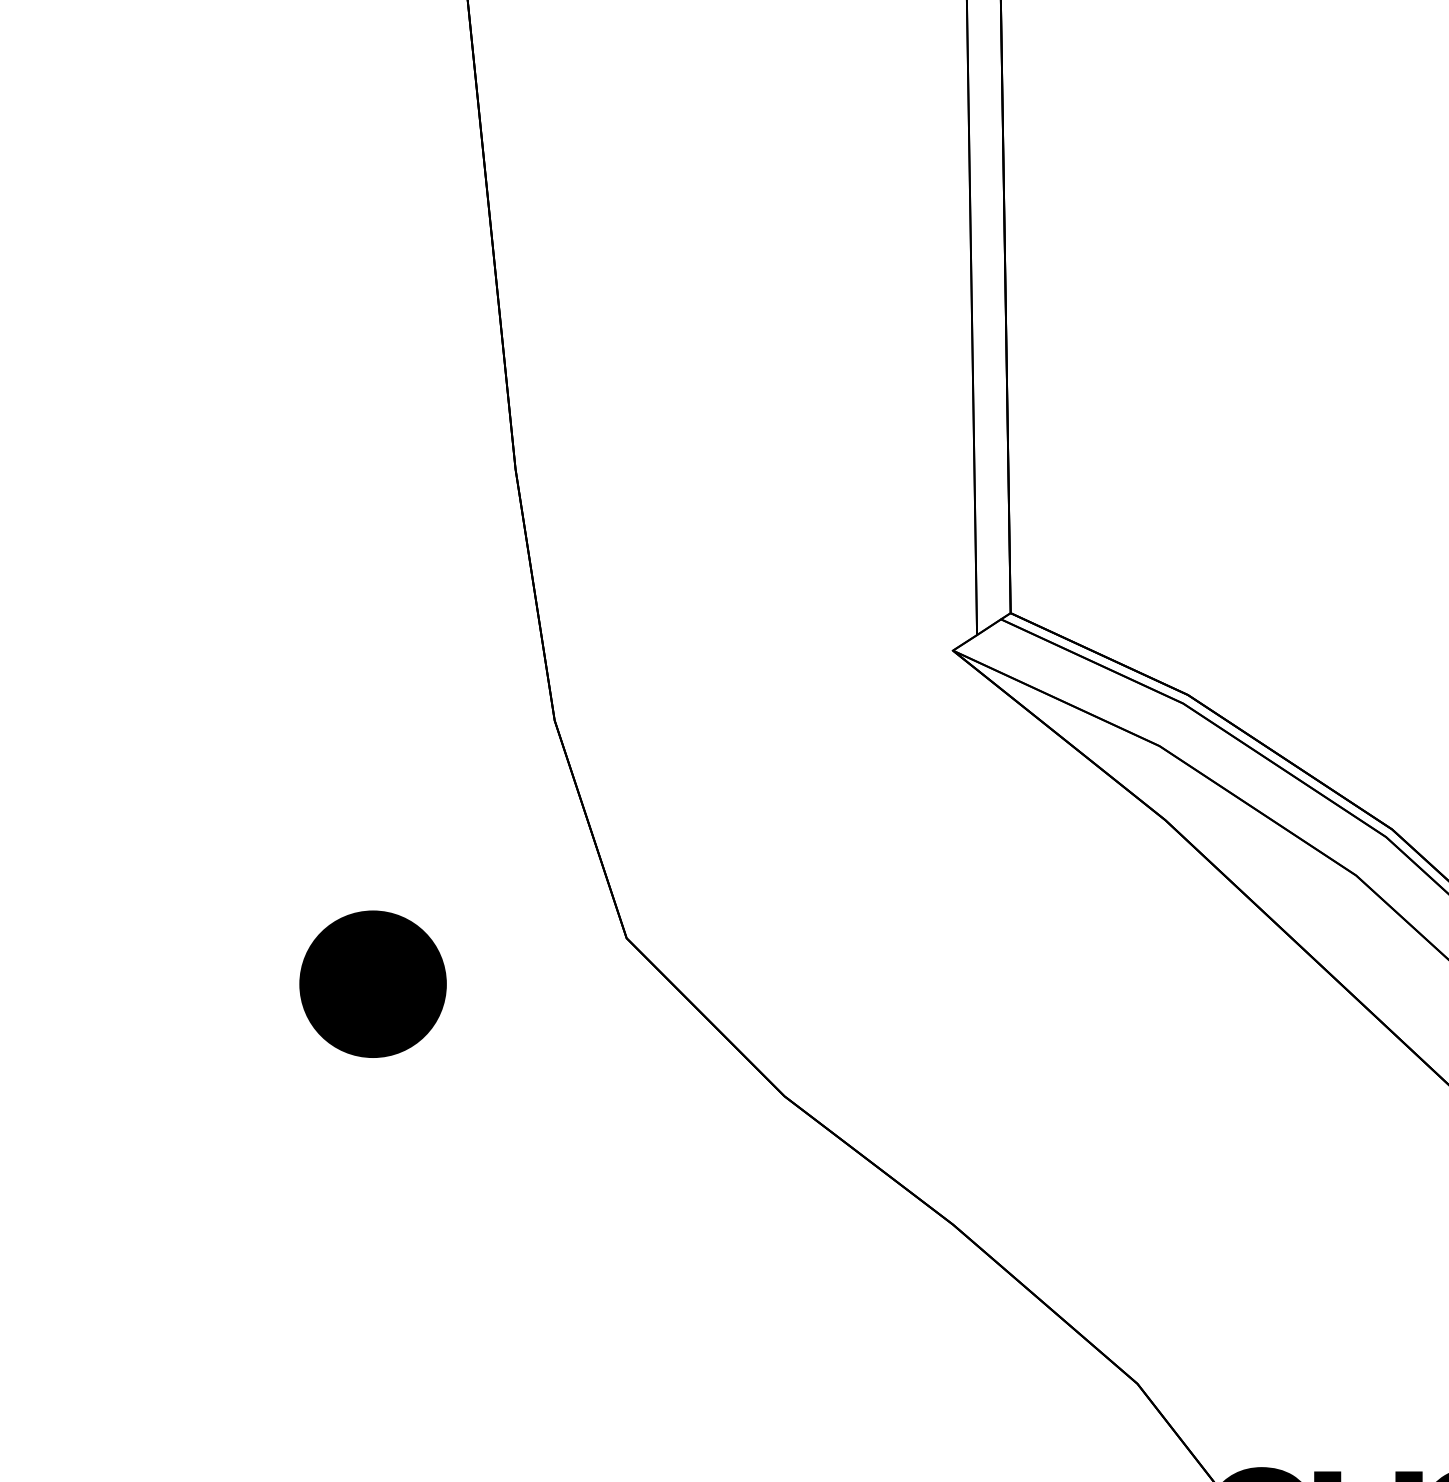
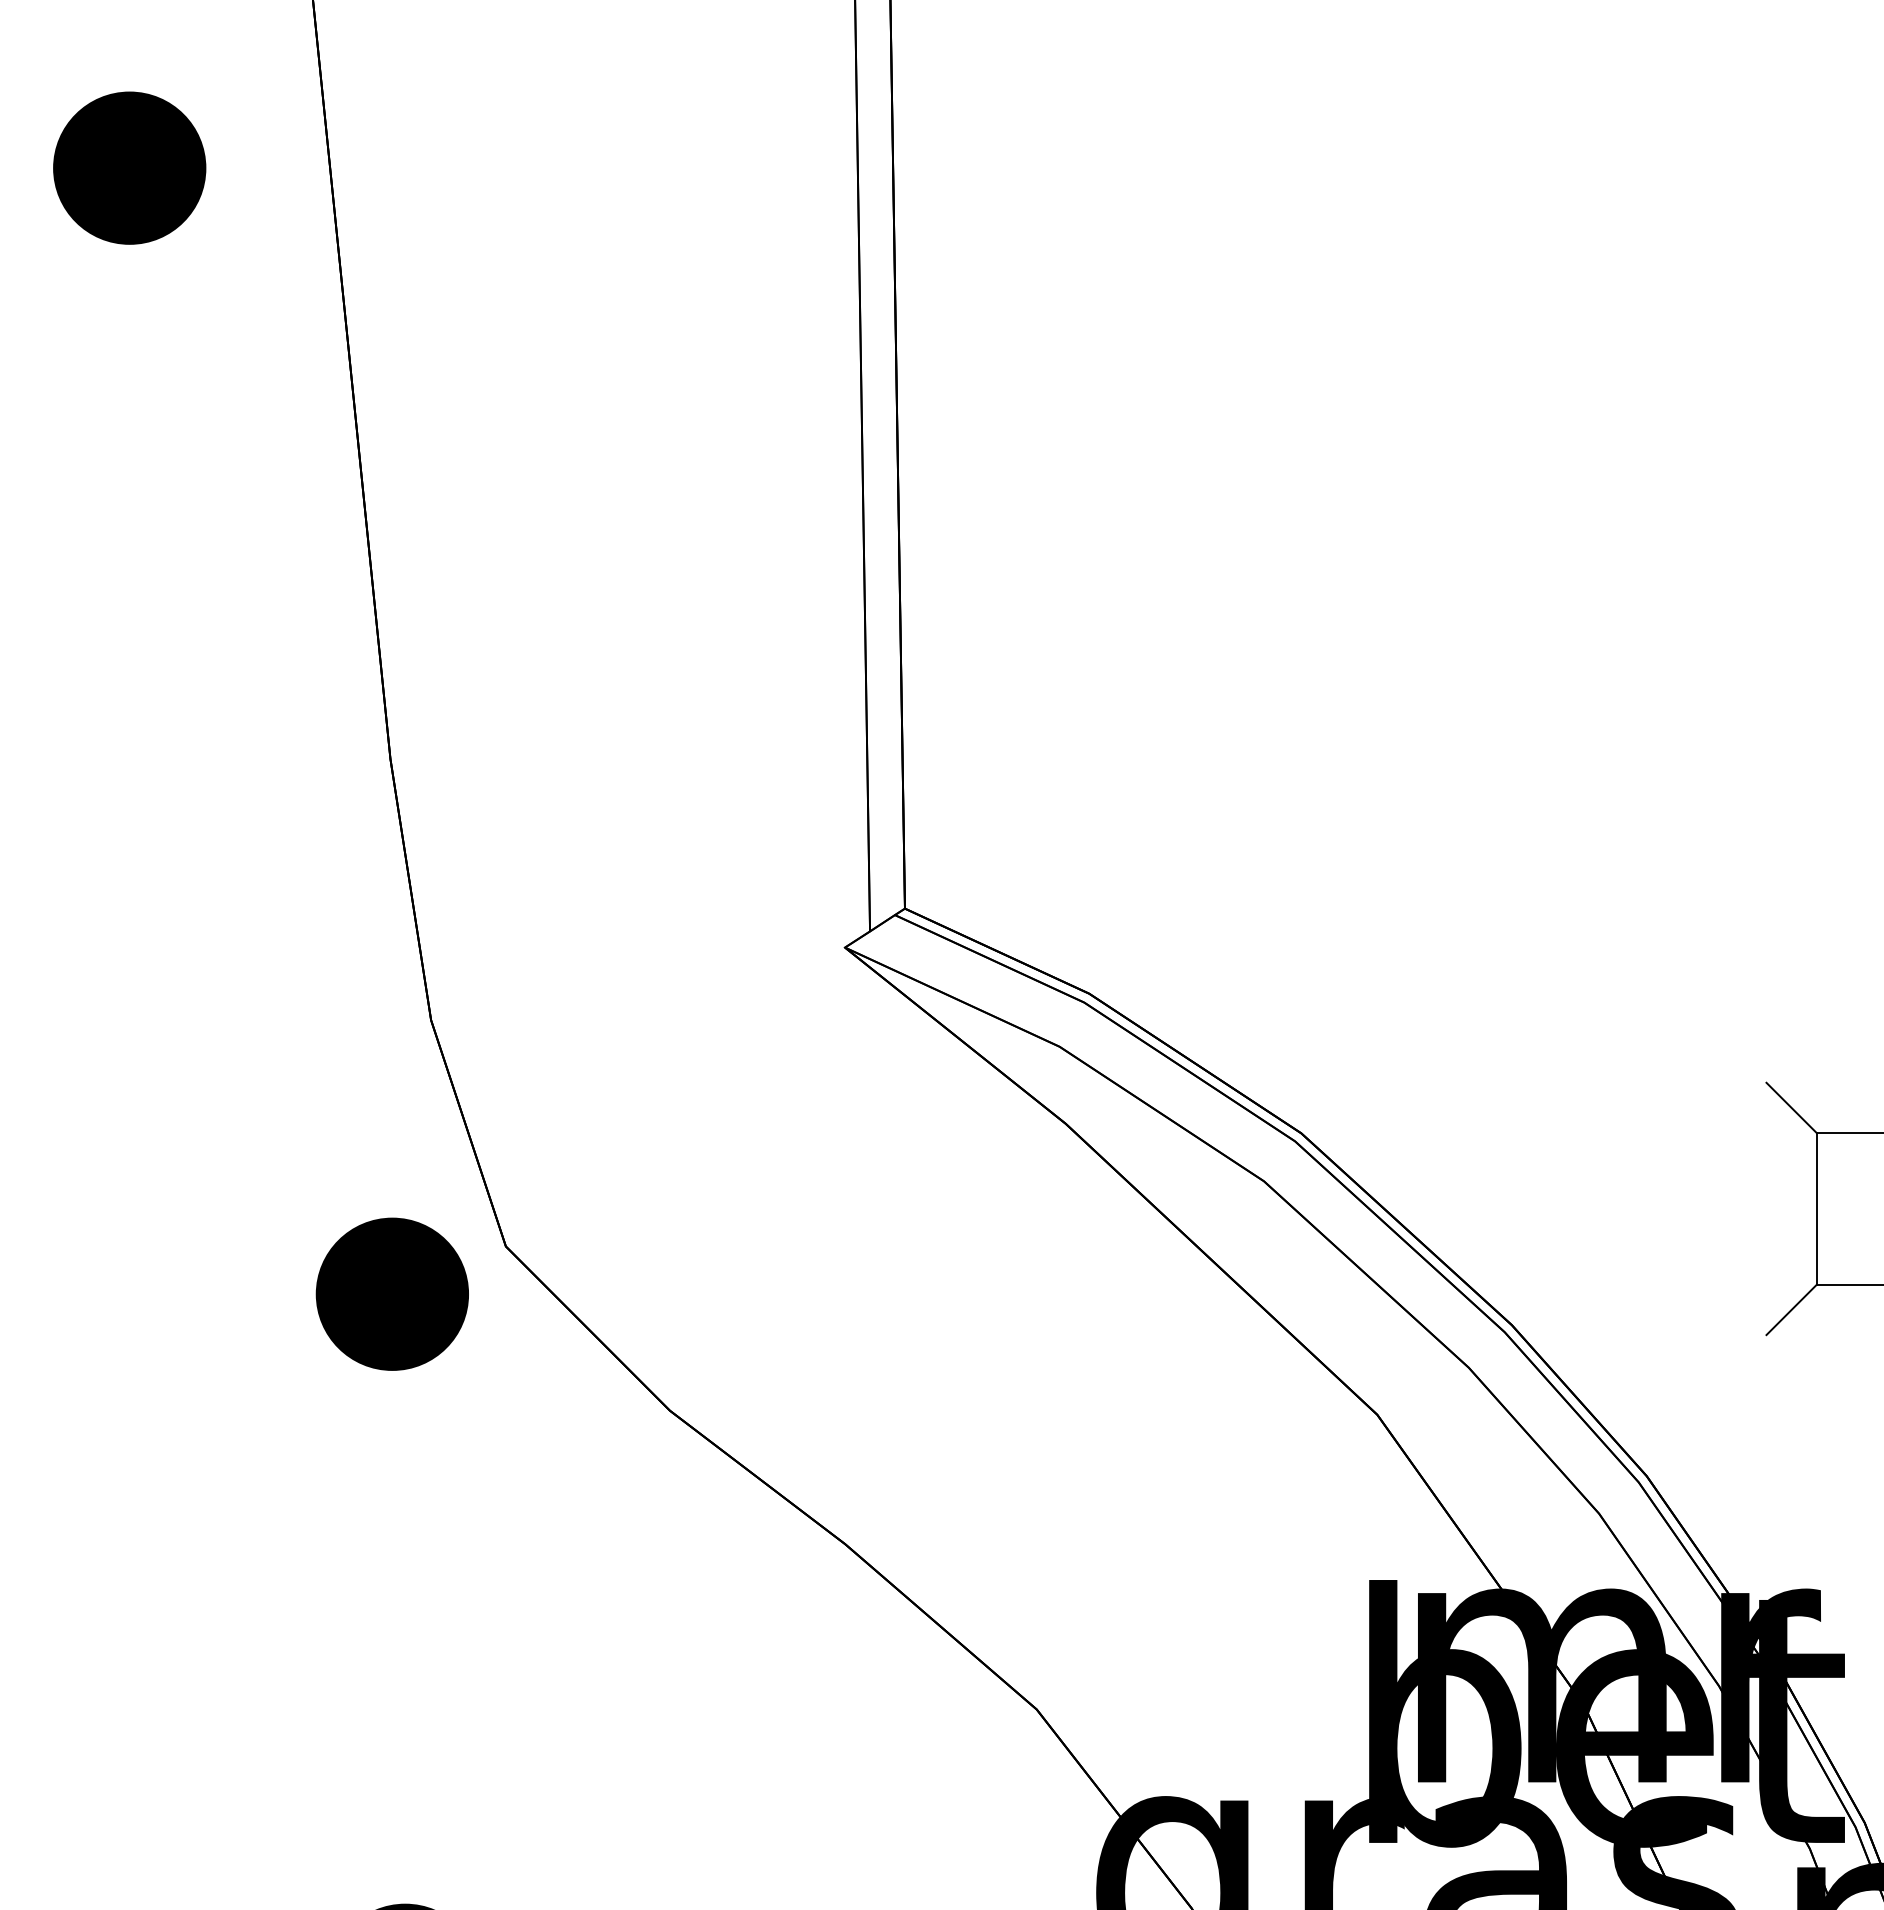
part: (372, 983) -> (391, 1293), moved

